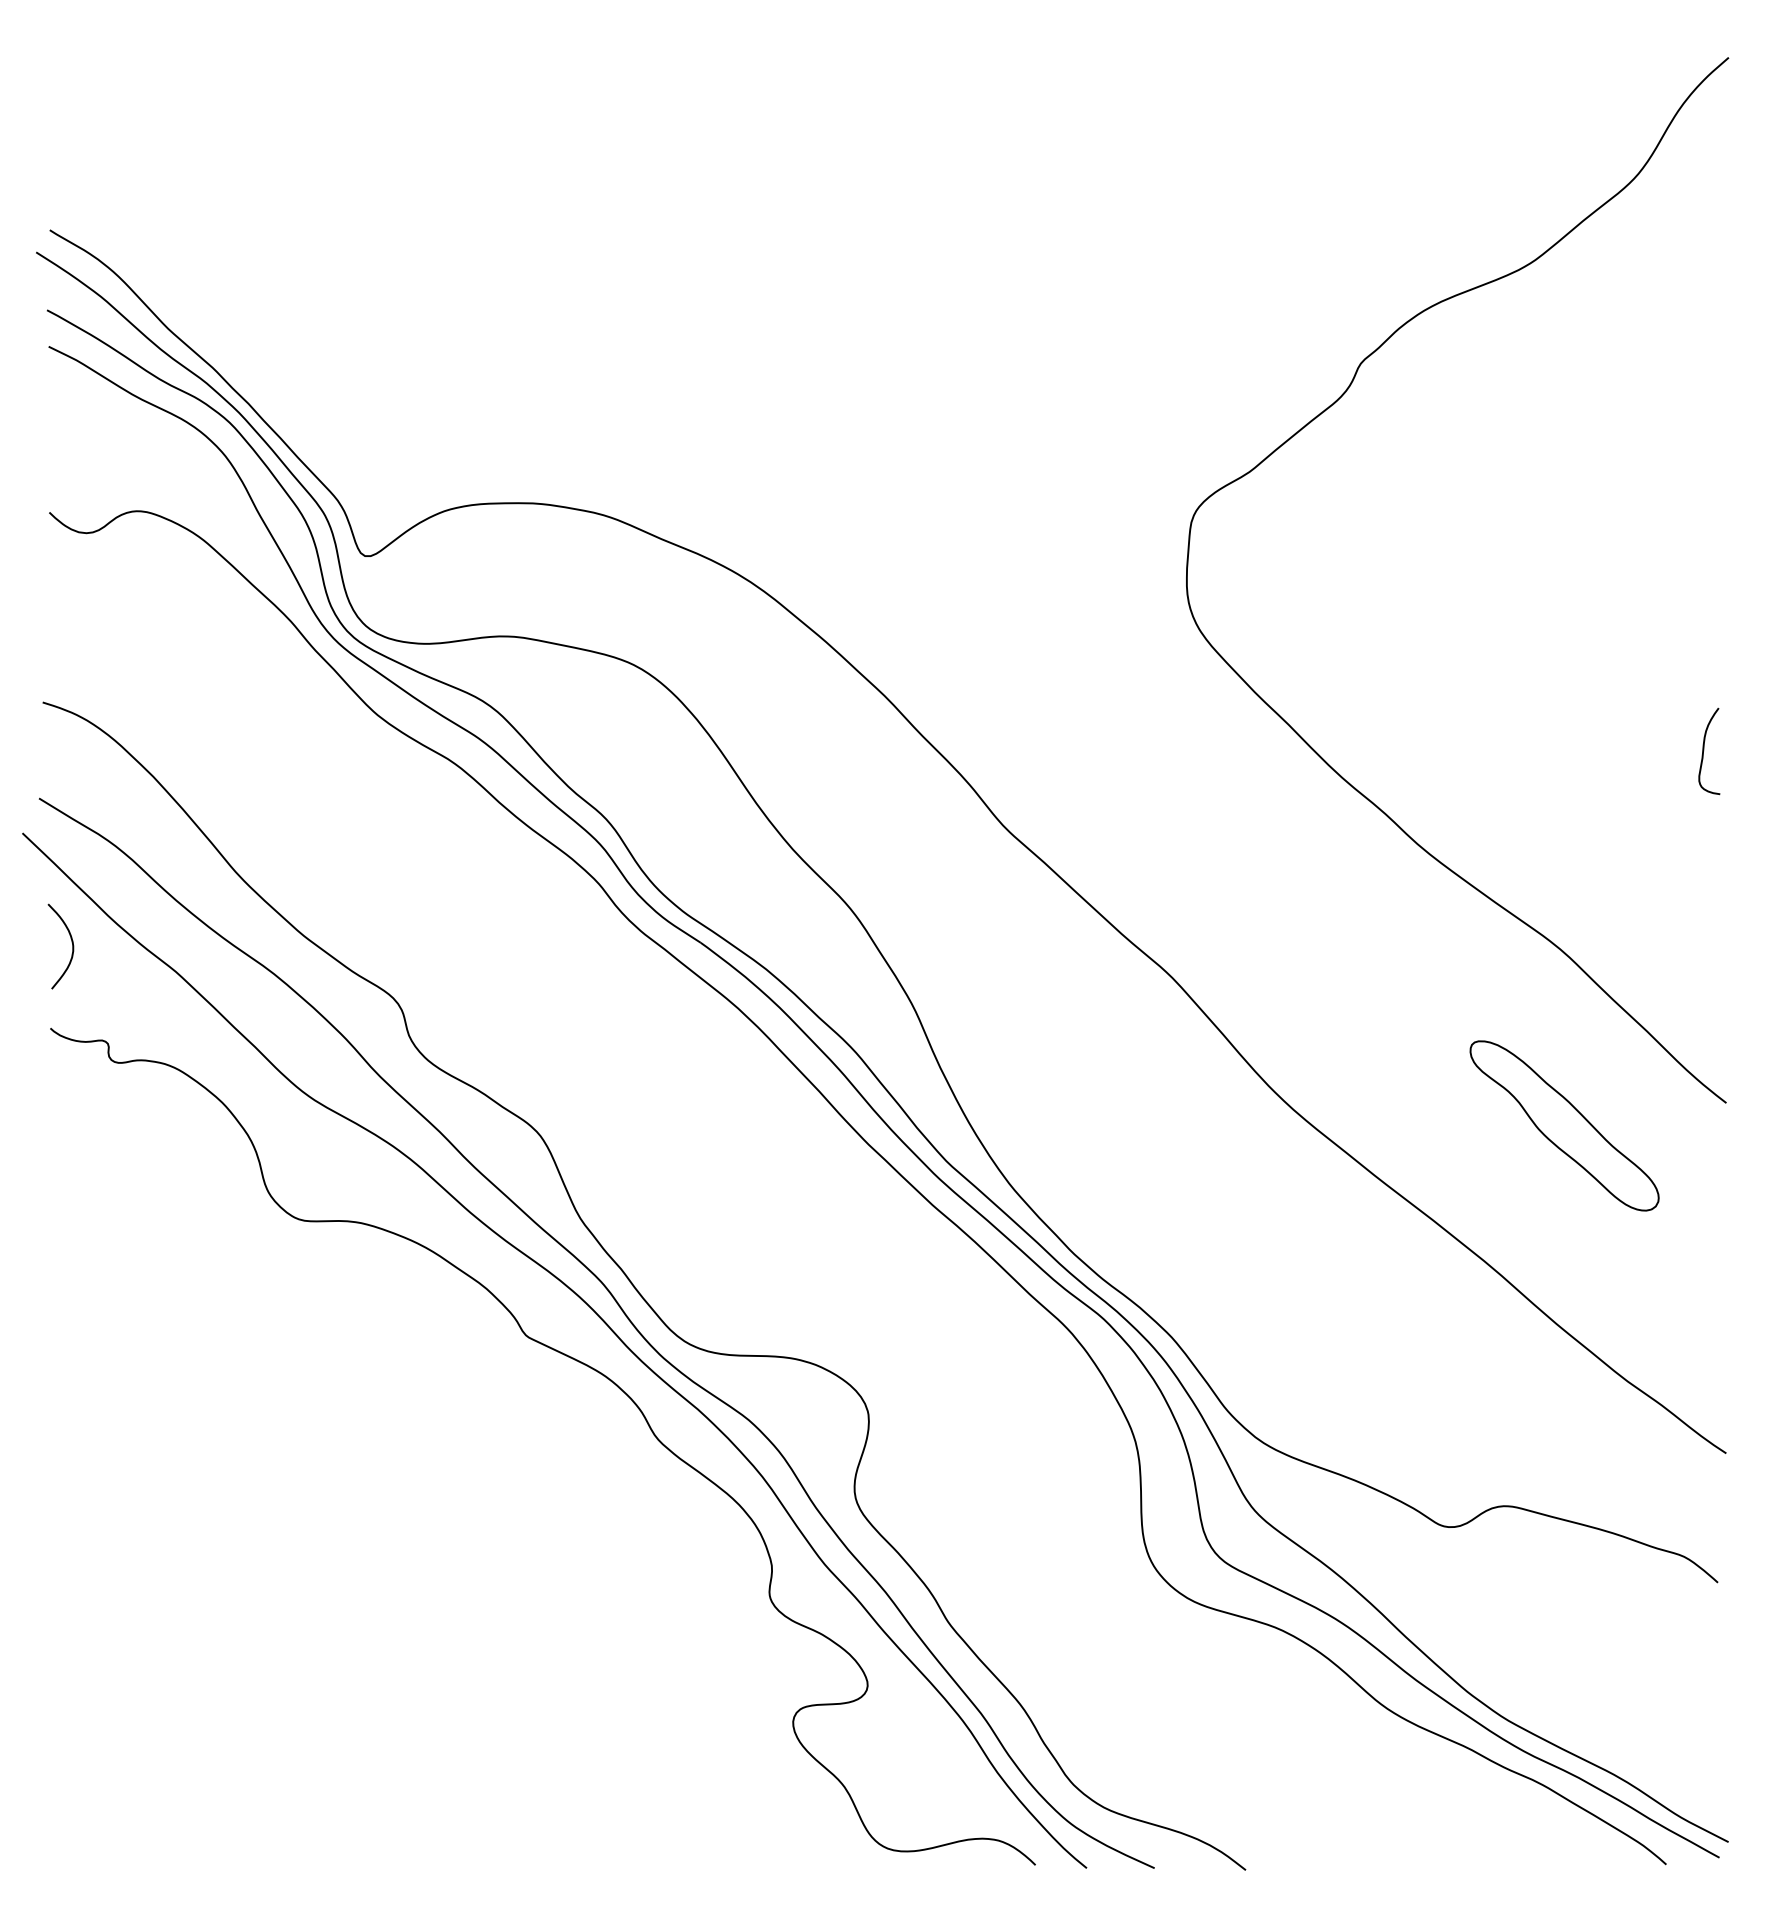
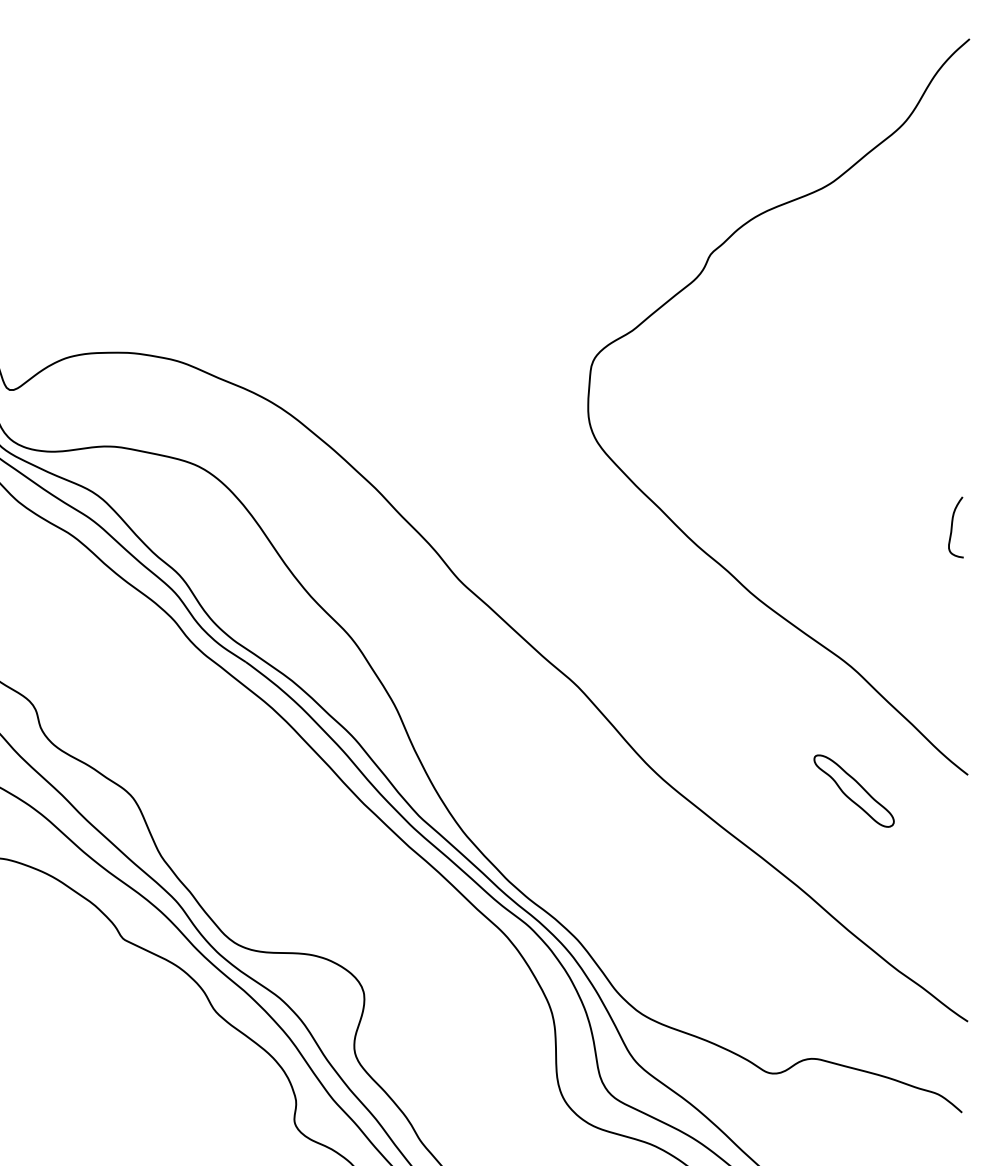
part: (1564, 1125) -> (854, 790), size x0.6

